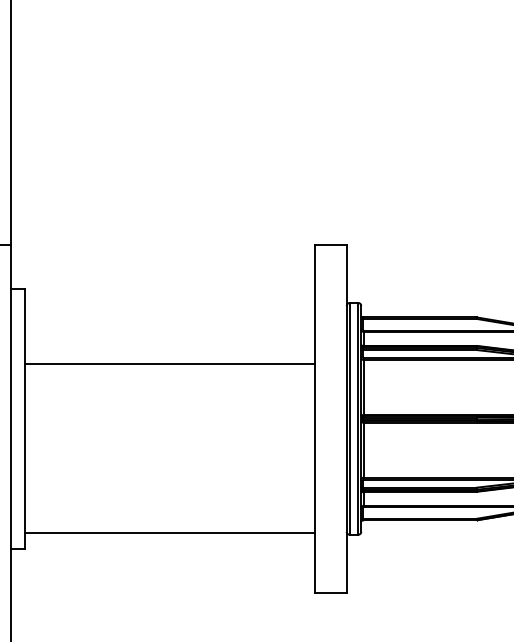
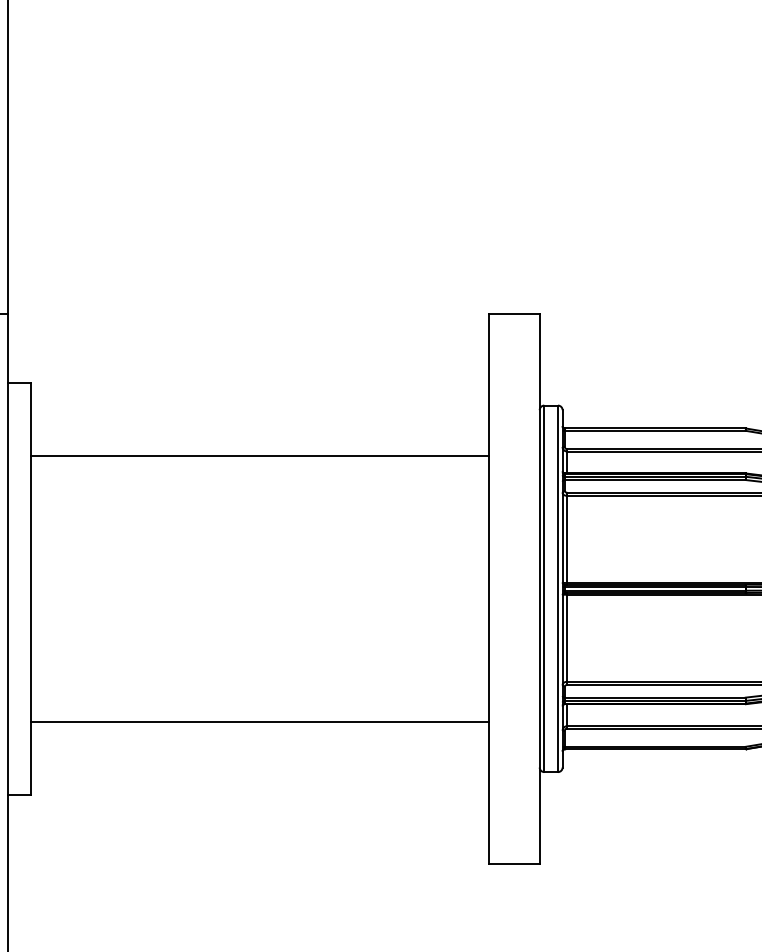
line: (169, 363) -> (259, 455), moved
line: (169, 532) -> (259, 721), moved

